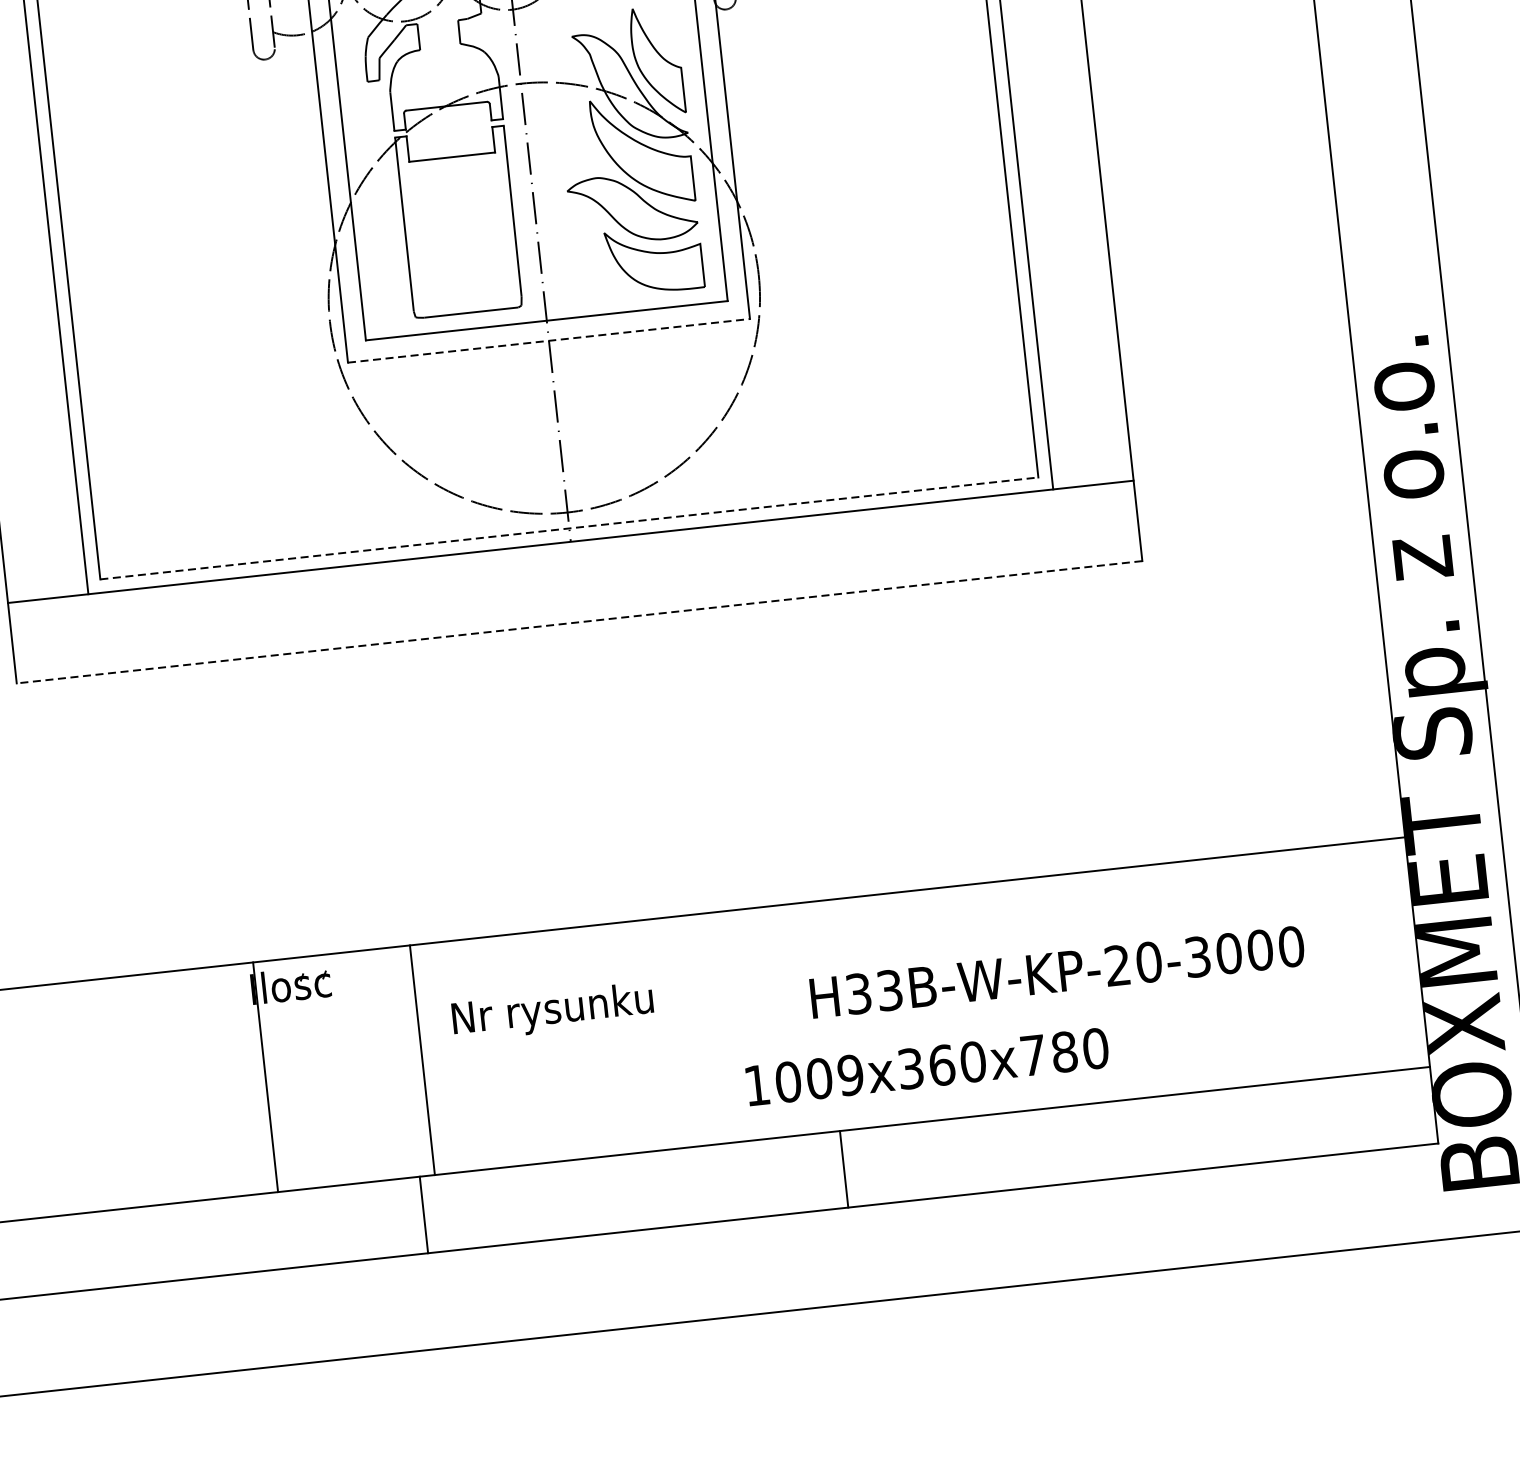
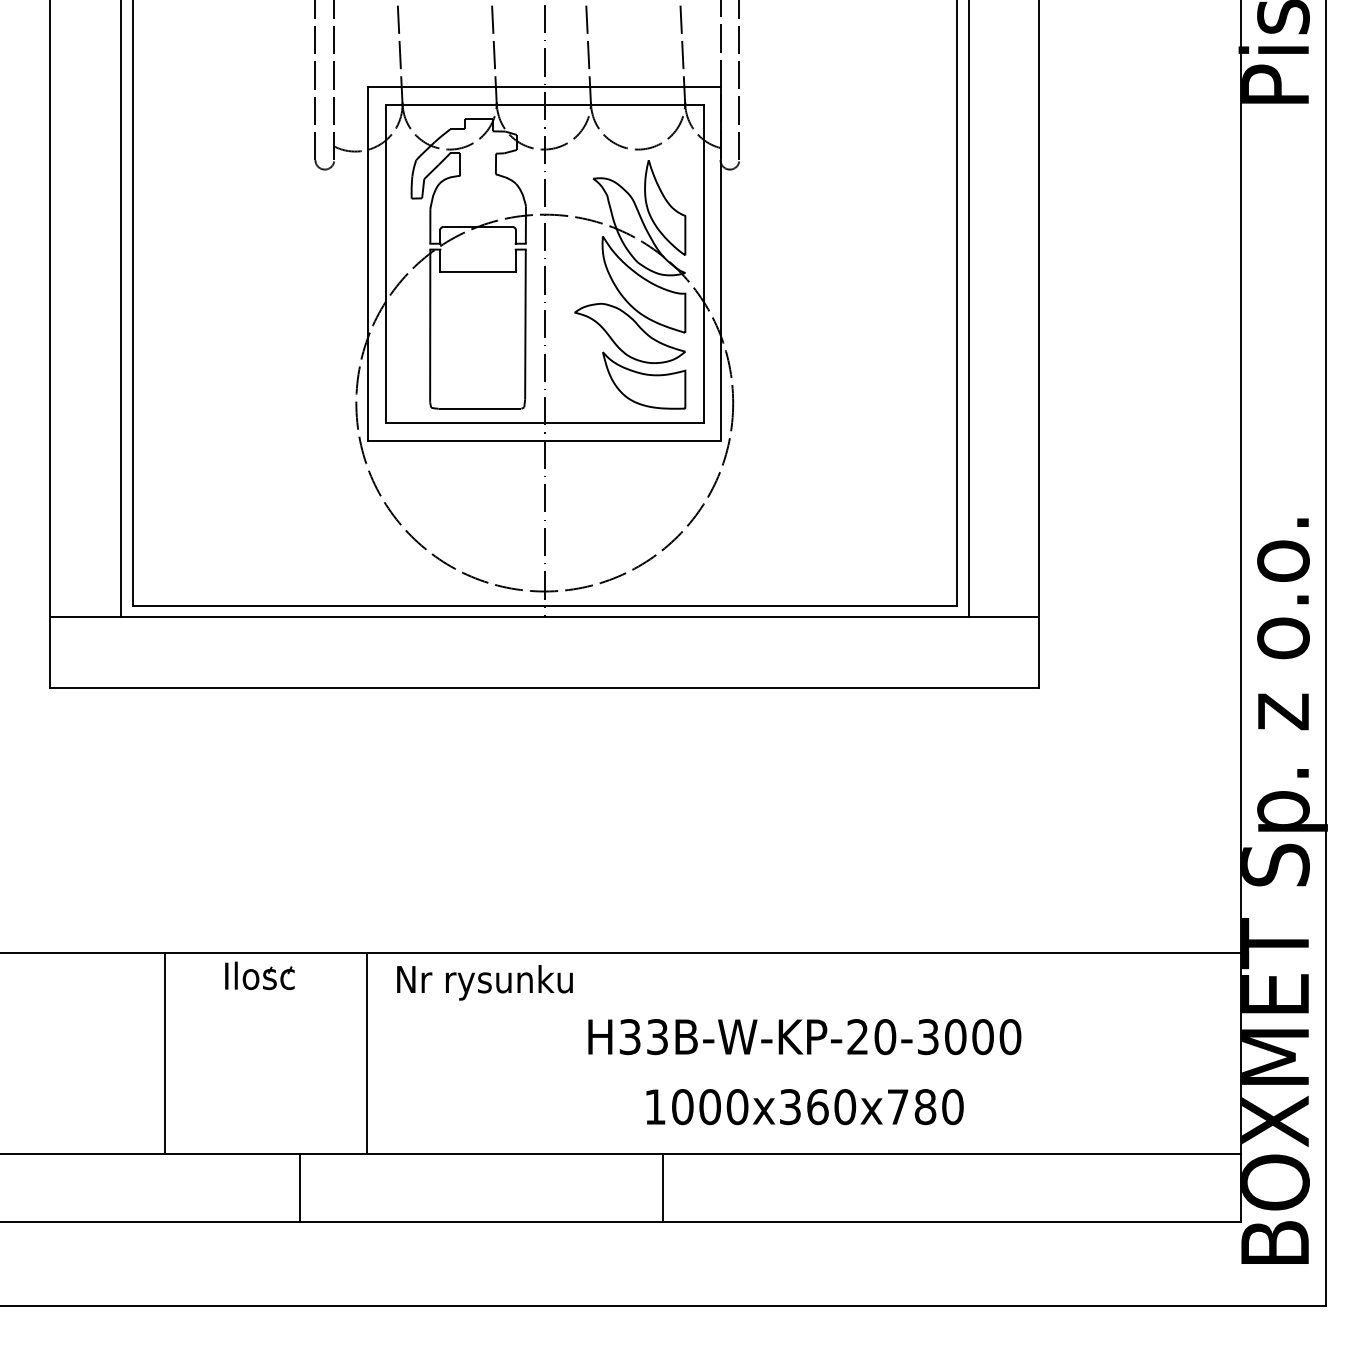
line: (548, 340) -> (544, 440), dashed -> solid
line: (570, 528) -> (545, 605), dashed -> solid
line: (579, 621) -> (544, 687), dashed -> solid
text: (1057, 972) -> (804, 1037), moved
text: (552, 1011) -> (484, 982), moved
text: (850, 1075) -> (737, 1107), 1009x360x780 -> 1000x360x780
line: (265, 1077) -> (165, 1053), moved
line: (843, 1168) -> (662, 1187), moved
line: (423, 1214) -> (299, 1187), moved

